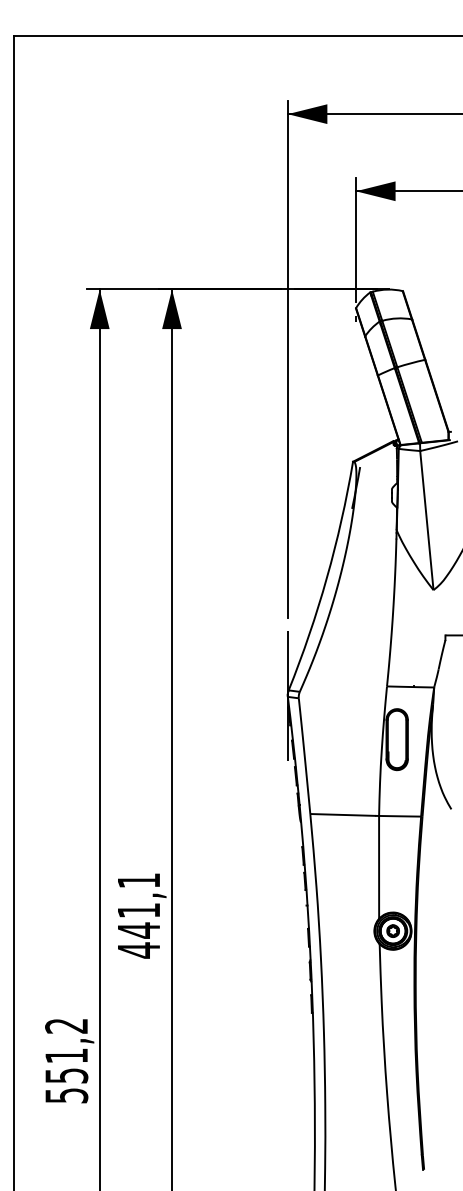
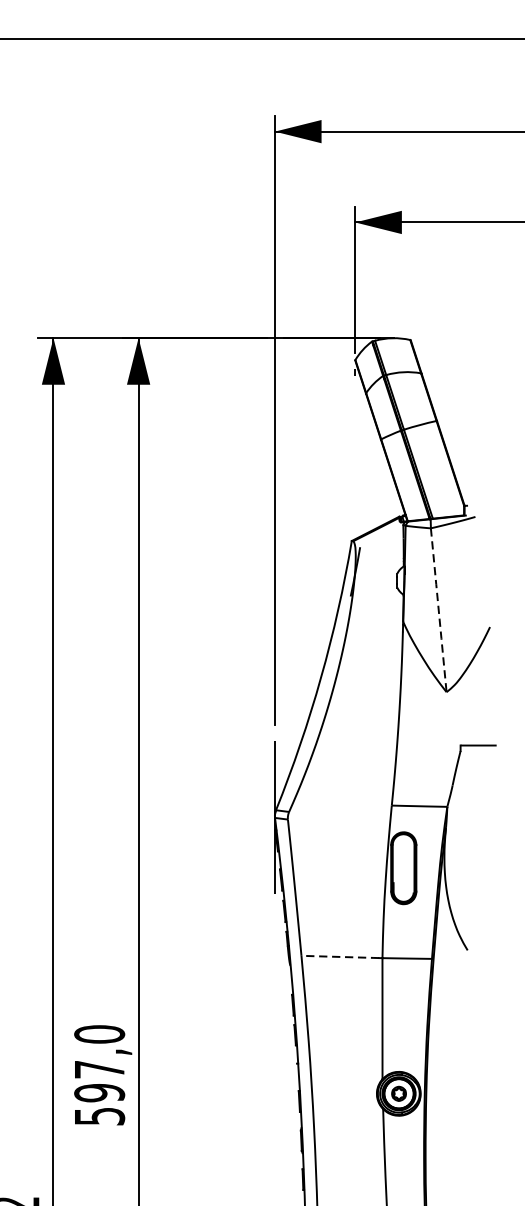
line: (426, 520) -> (438, 610), solid -> dashed
line: (343, 814) -> (340, 956), solid -> dashed
text: (138, 915) -> (99, 1075), 441,1 -> 597,0

